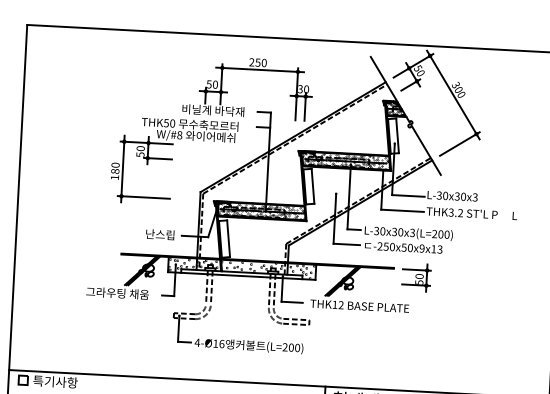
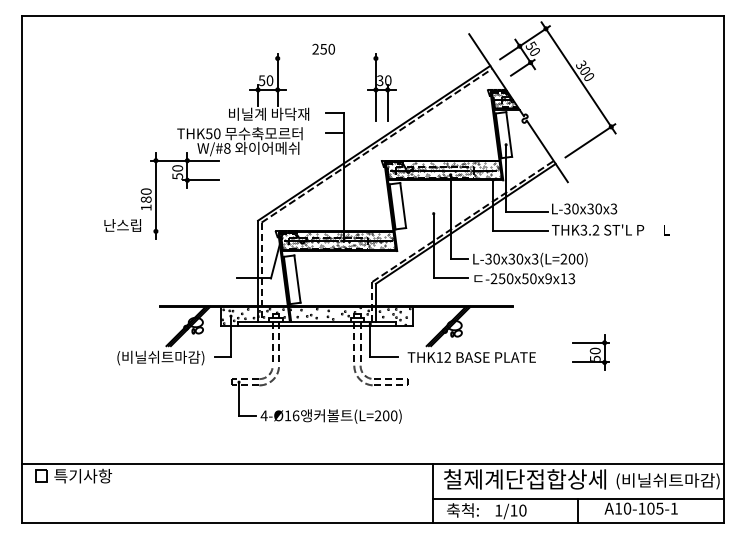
line: (259, 69) -> (326, 58), removed
line: (143, 197) -> (184, 231), removed
text: (160, 234) -> (122, 225), moved
part: (415, 277) -> (590, 352), moved
text: (119, 293) -> (160, 357), 그라우팅 채움 -> (비닐쉬트마감)

